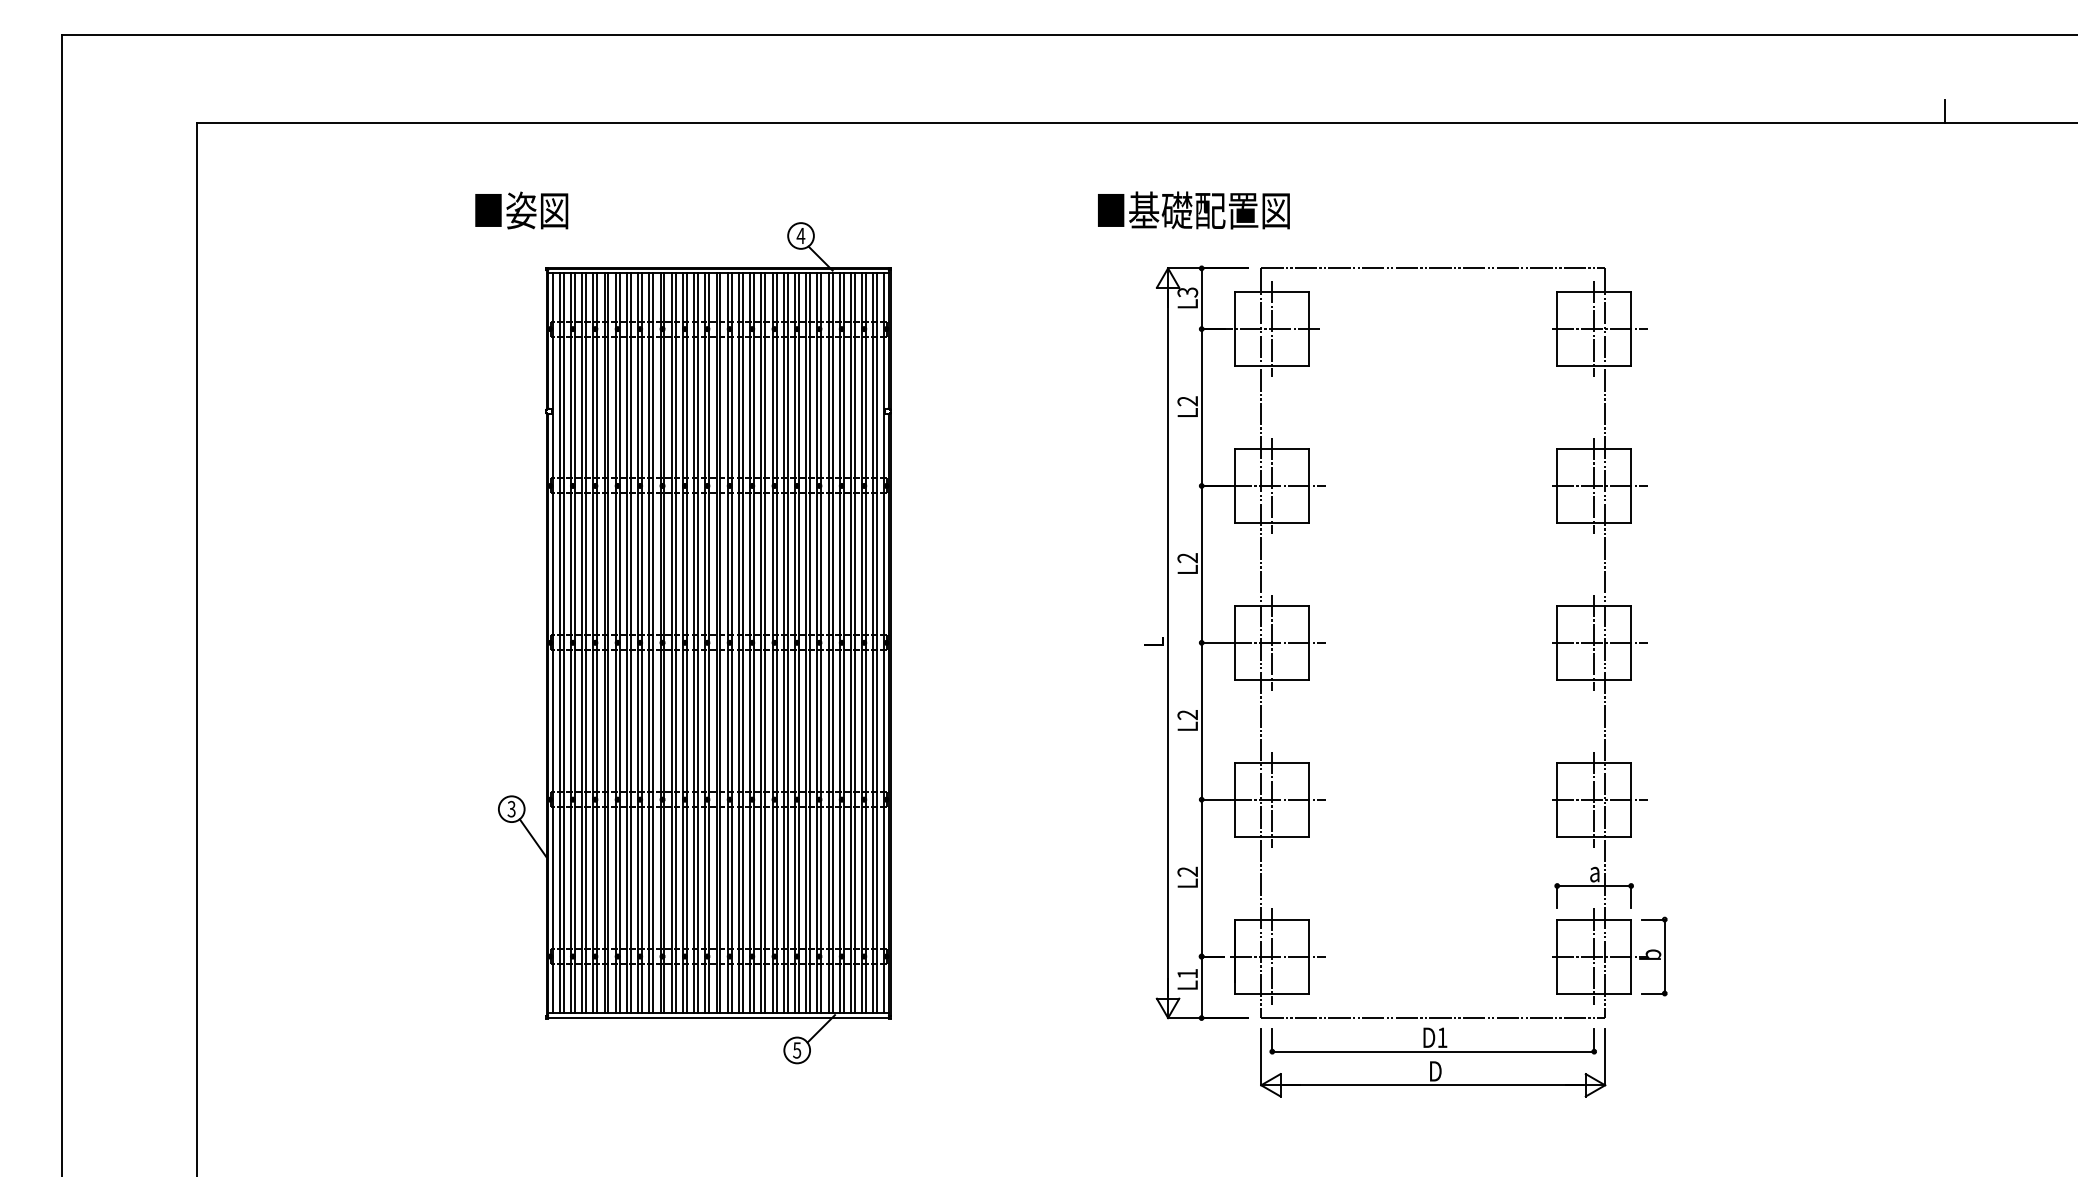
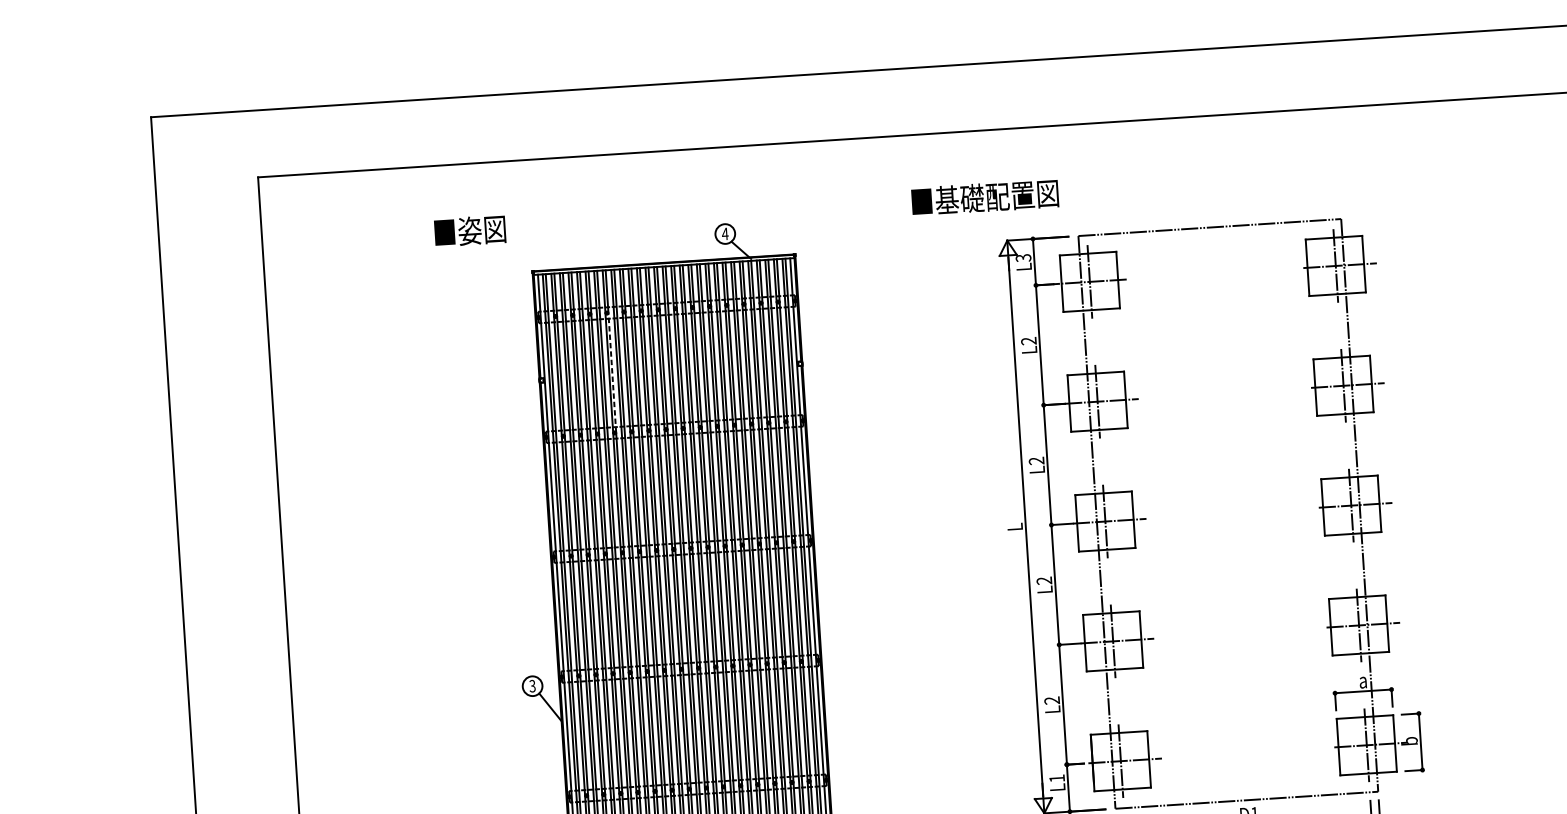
text: (521, 210) -> (470, 230), moved
text: (1193, 210) -> (984, 197), moved
line: (642, 407) -> (612, 372), solid -> dashed

